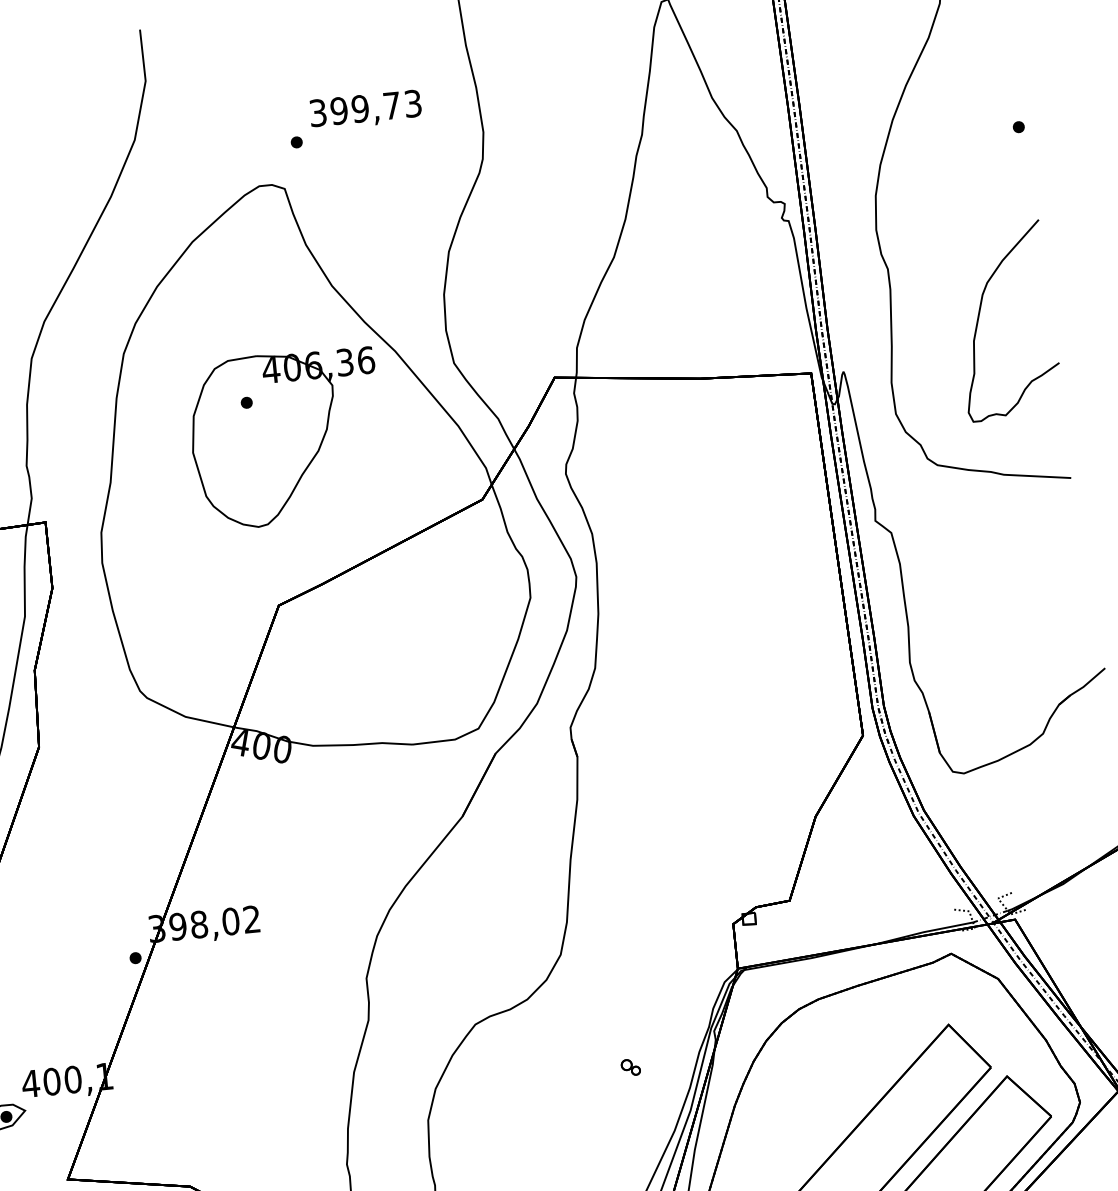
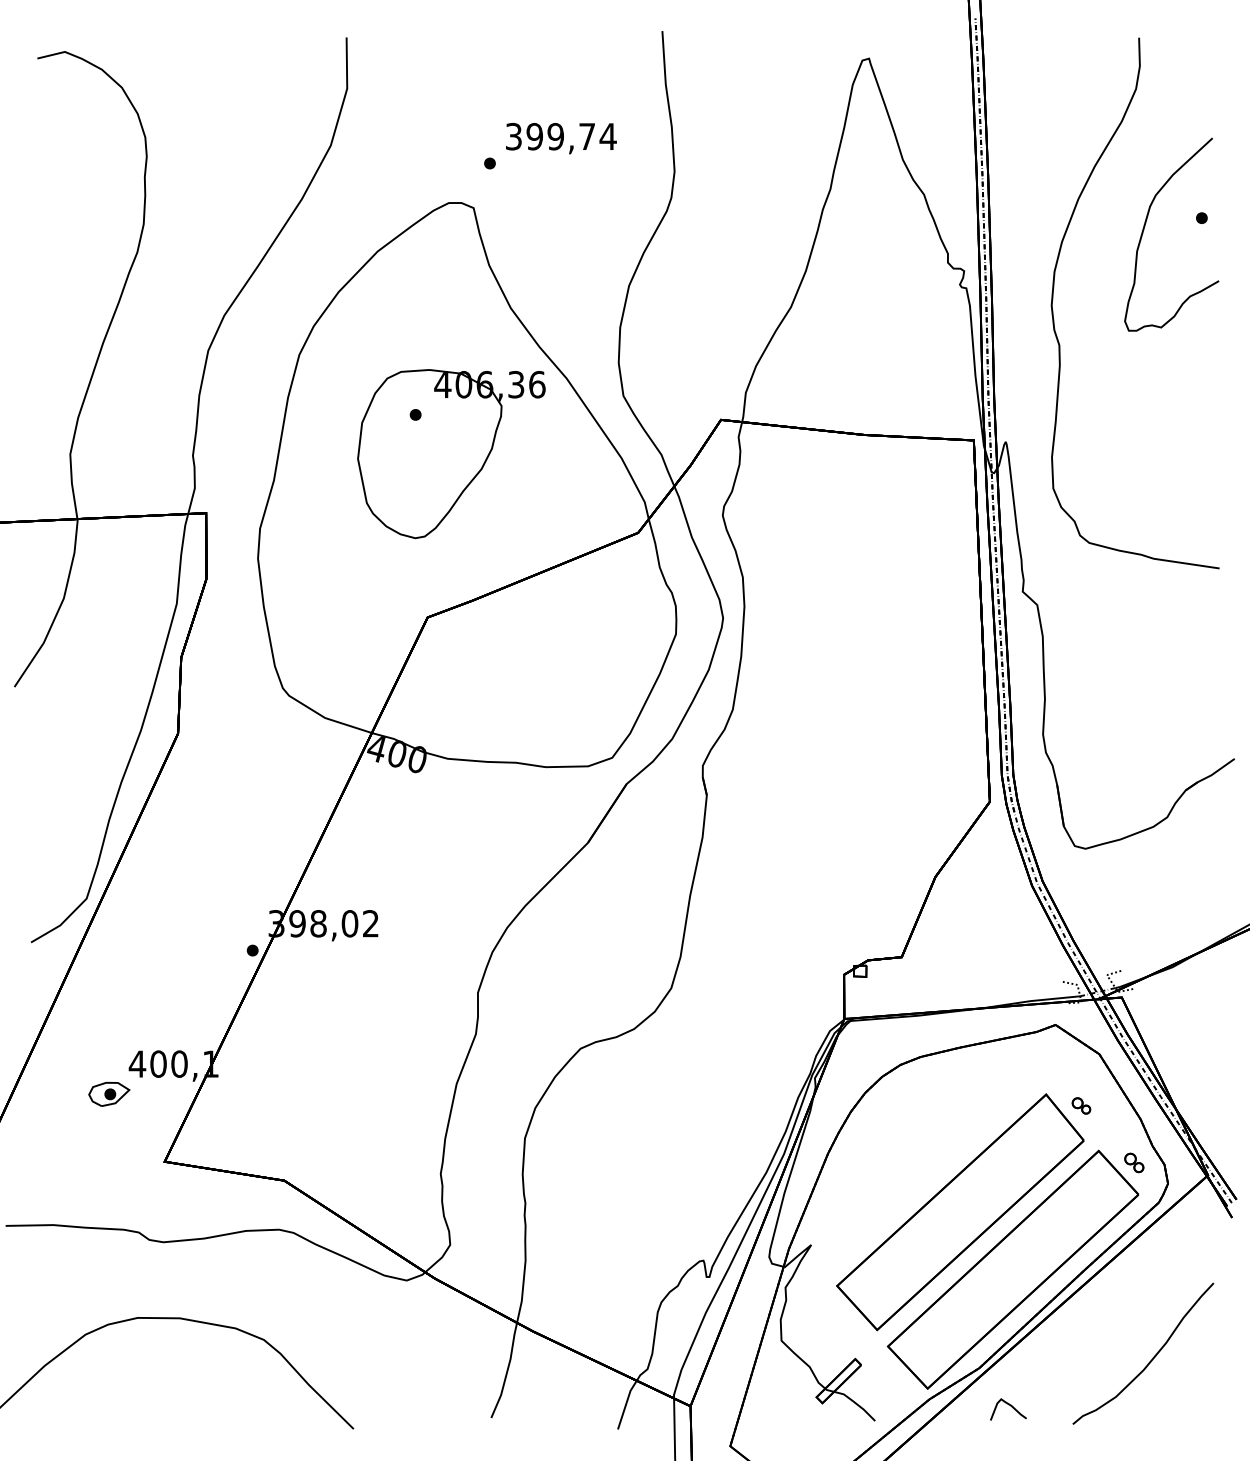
text: (412, 103) -> (607, 136), 399,73 -> 399,74
curve: (979, 315) -> (1145, 226), moved
part: (630, 1067) -> (1081, 1105), moved
part: (1044, 1084) -> (1134, 1162), added

